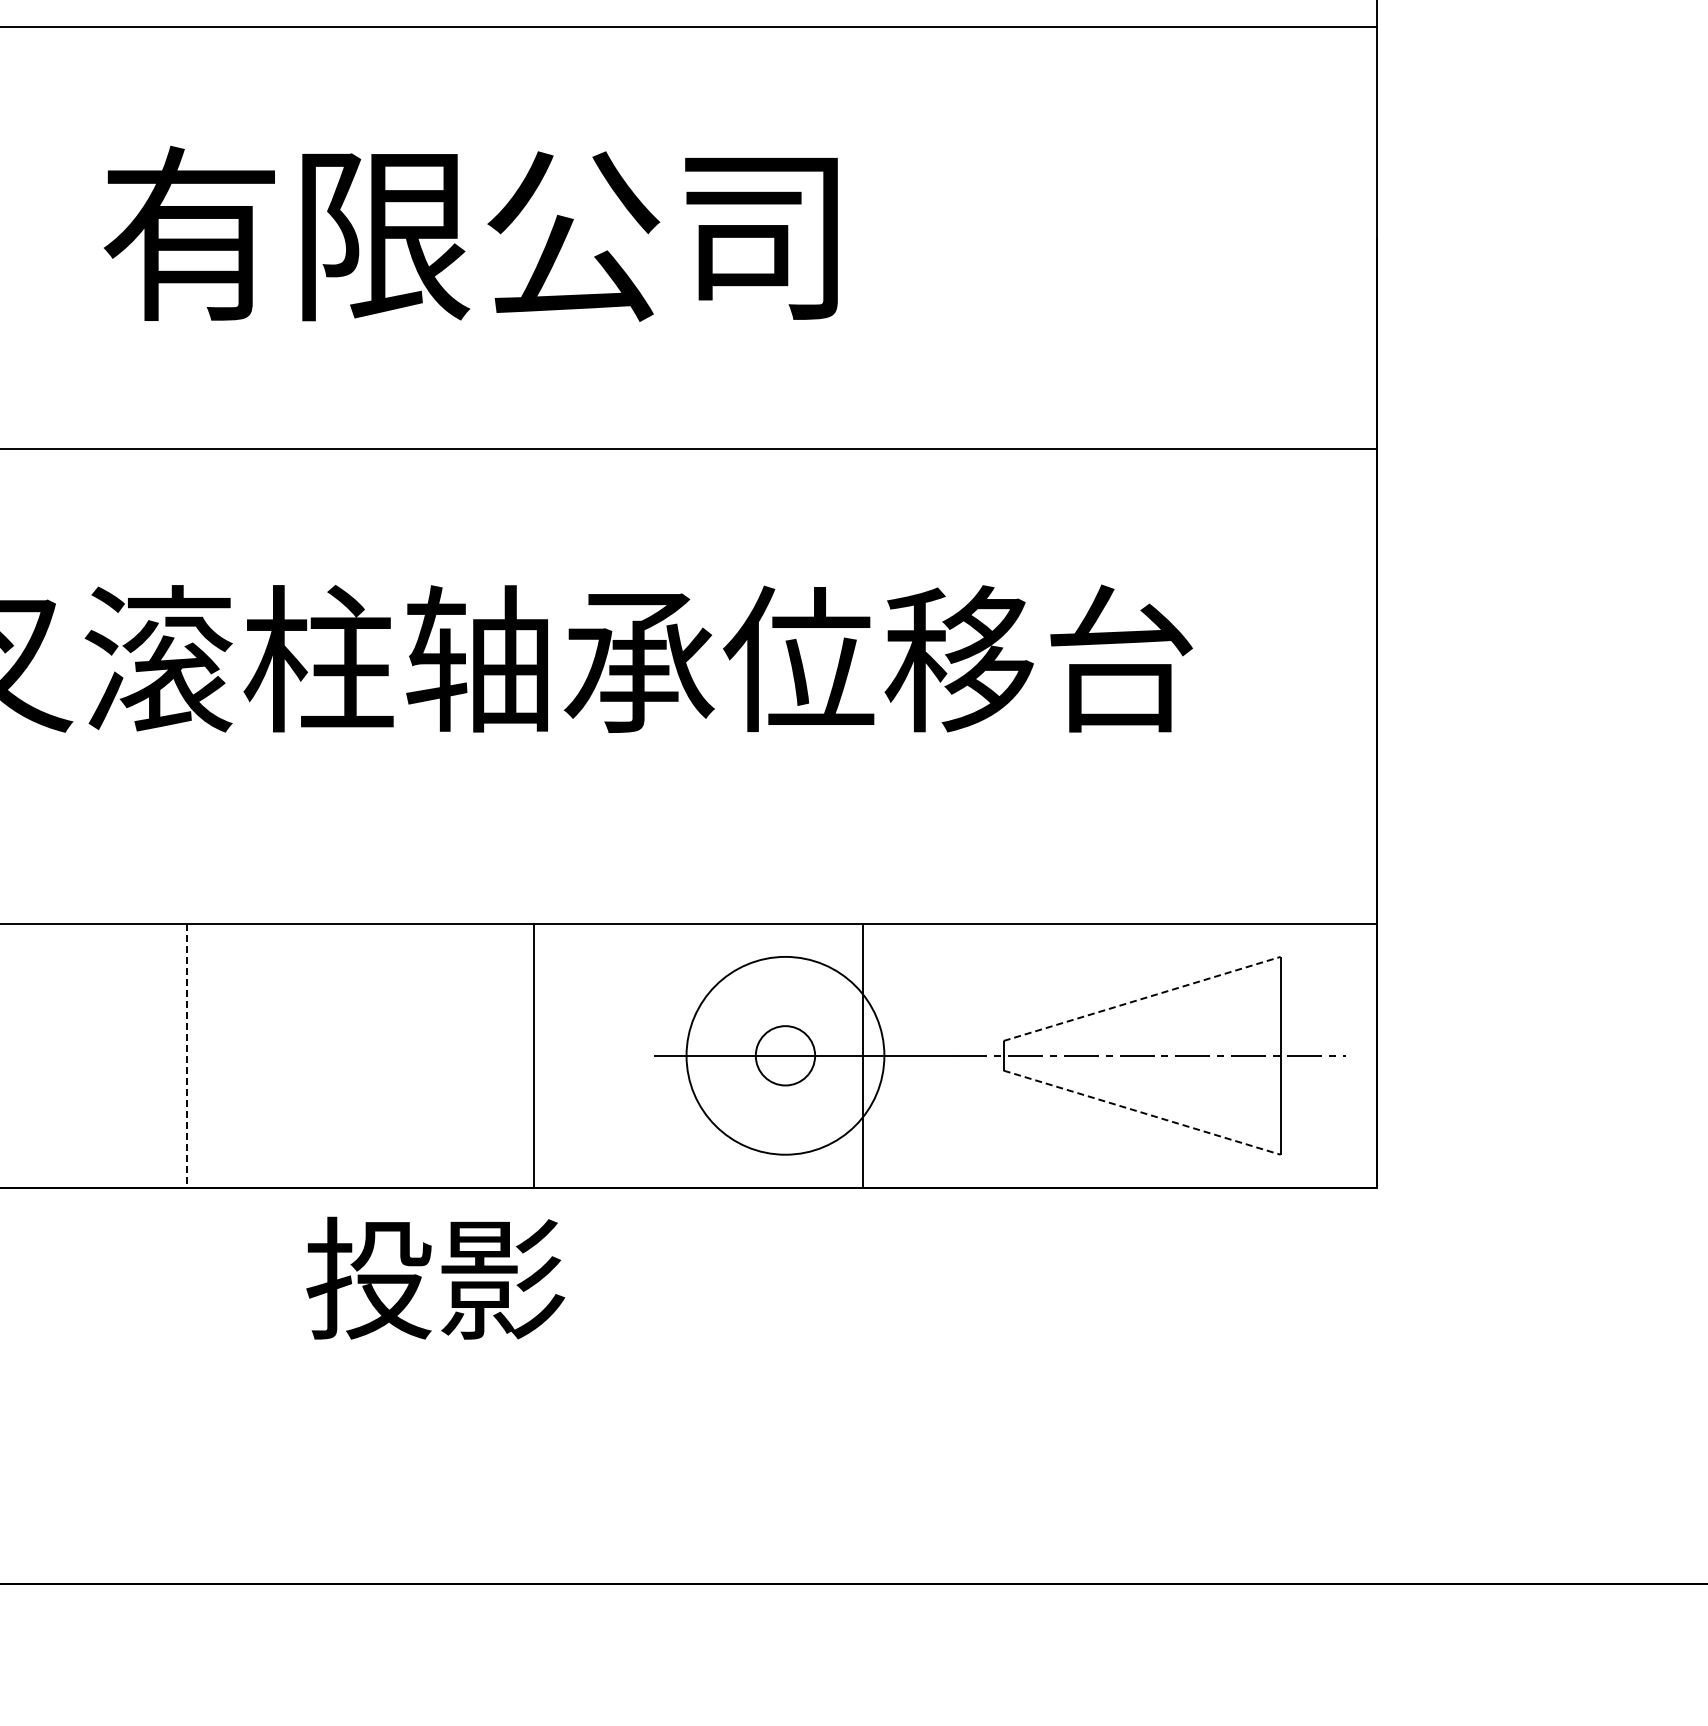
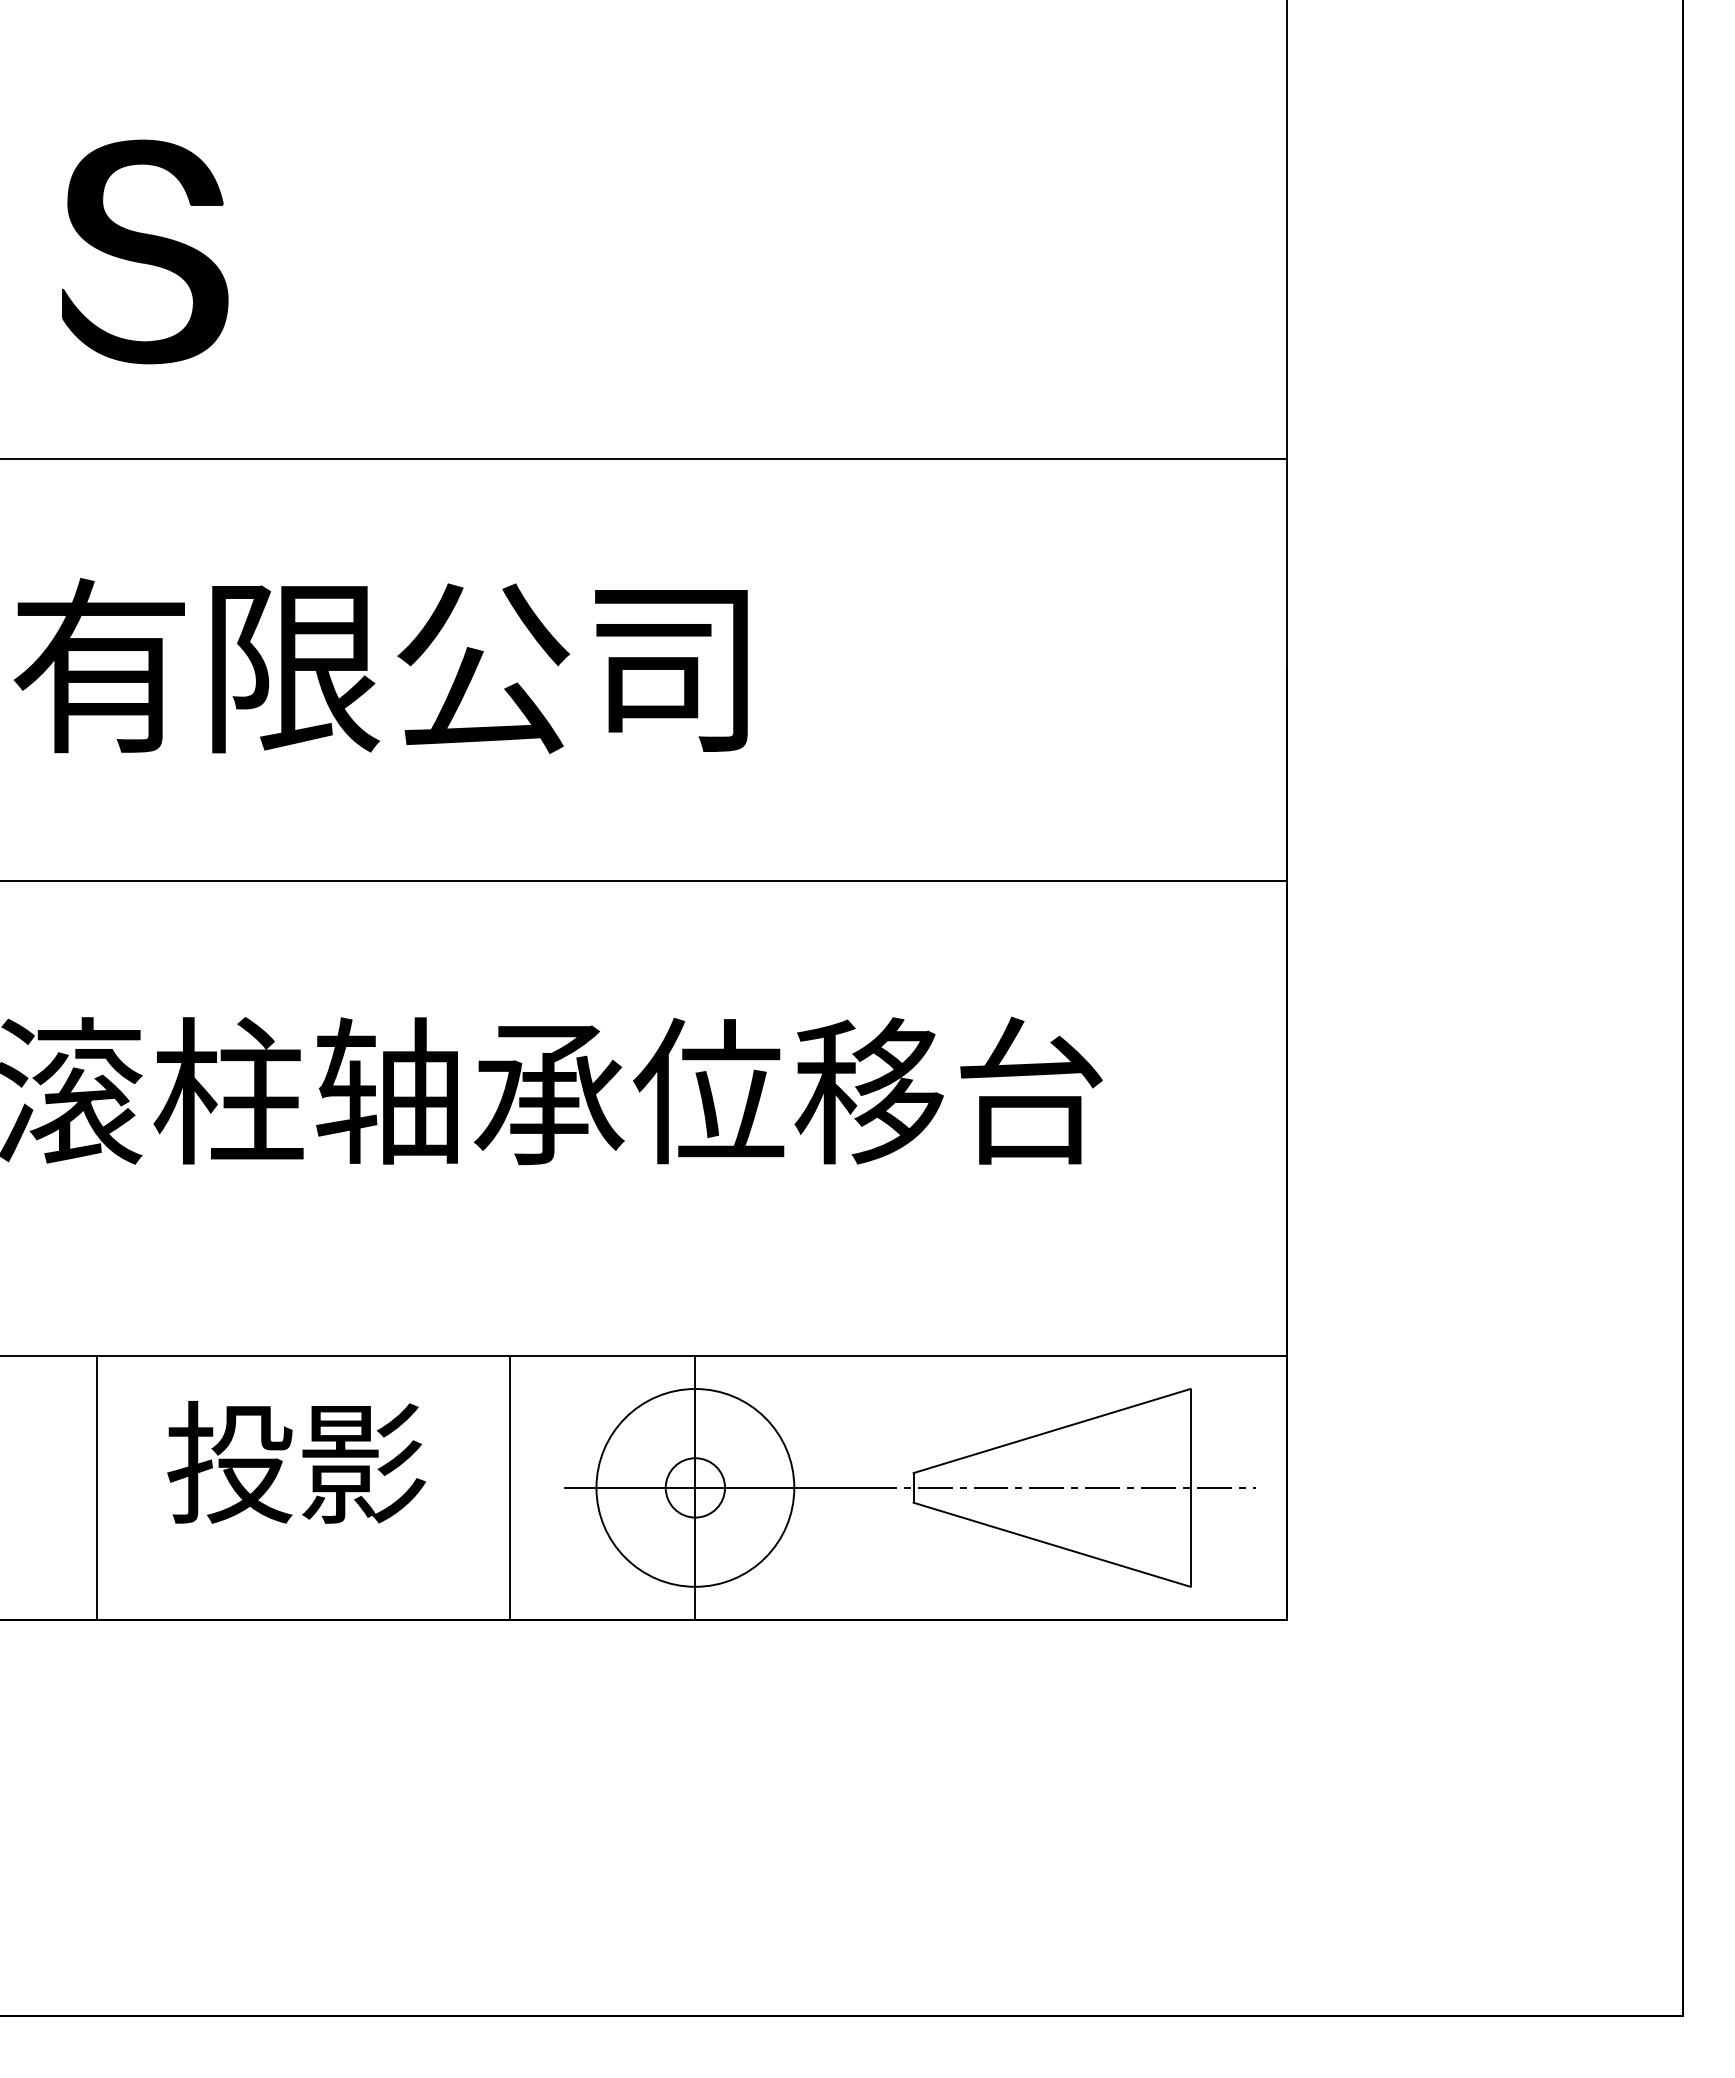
line: (1142, 999) -> (1052, 1431), dashed -> solid
line: (534, 1055) -> (510, 1487), moved
line: (863, 1055) -> (695, 1487), moved
line: (187, 1056) -> (97, 1488), dashed -> solid
line: (1142, 1112) -> (1052, 1544), dashed -> solid
text: (435, 1278) -> (296, 1462), moved

